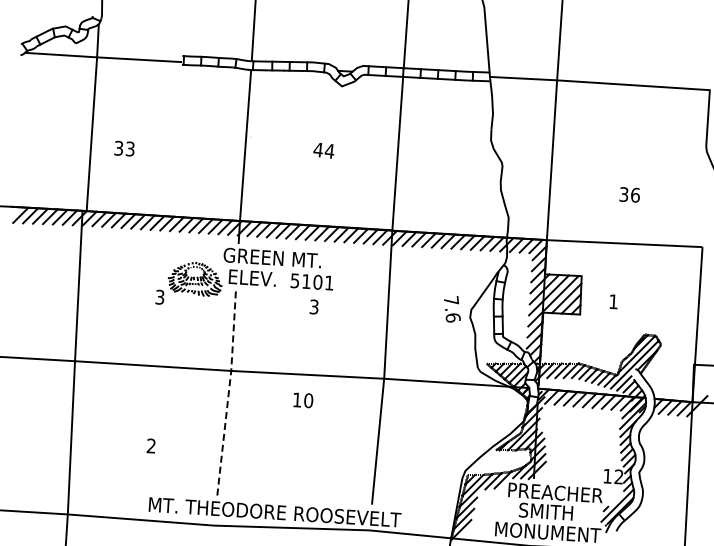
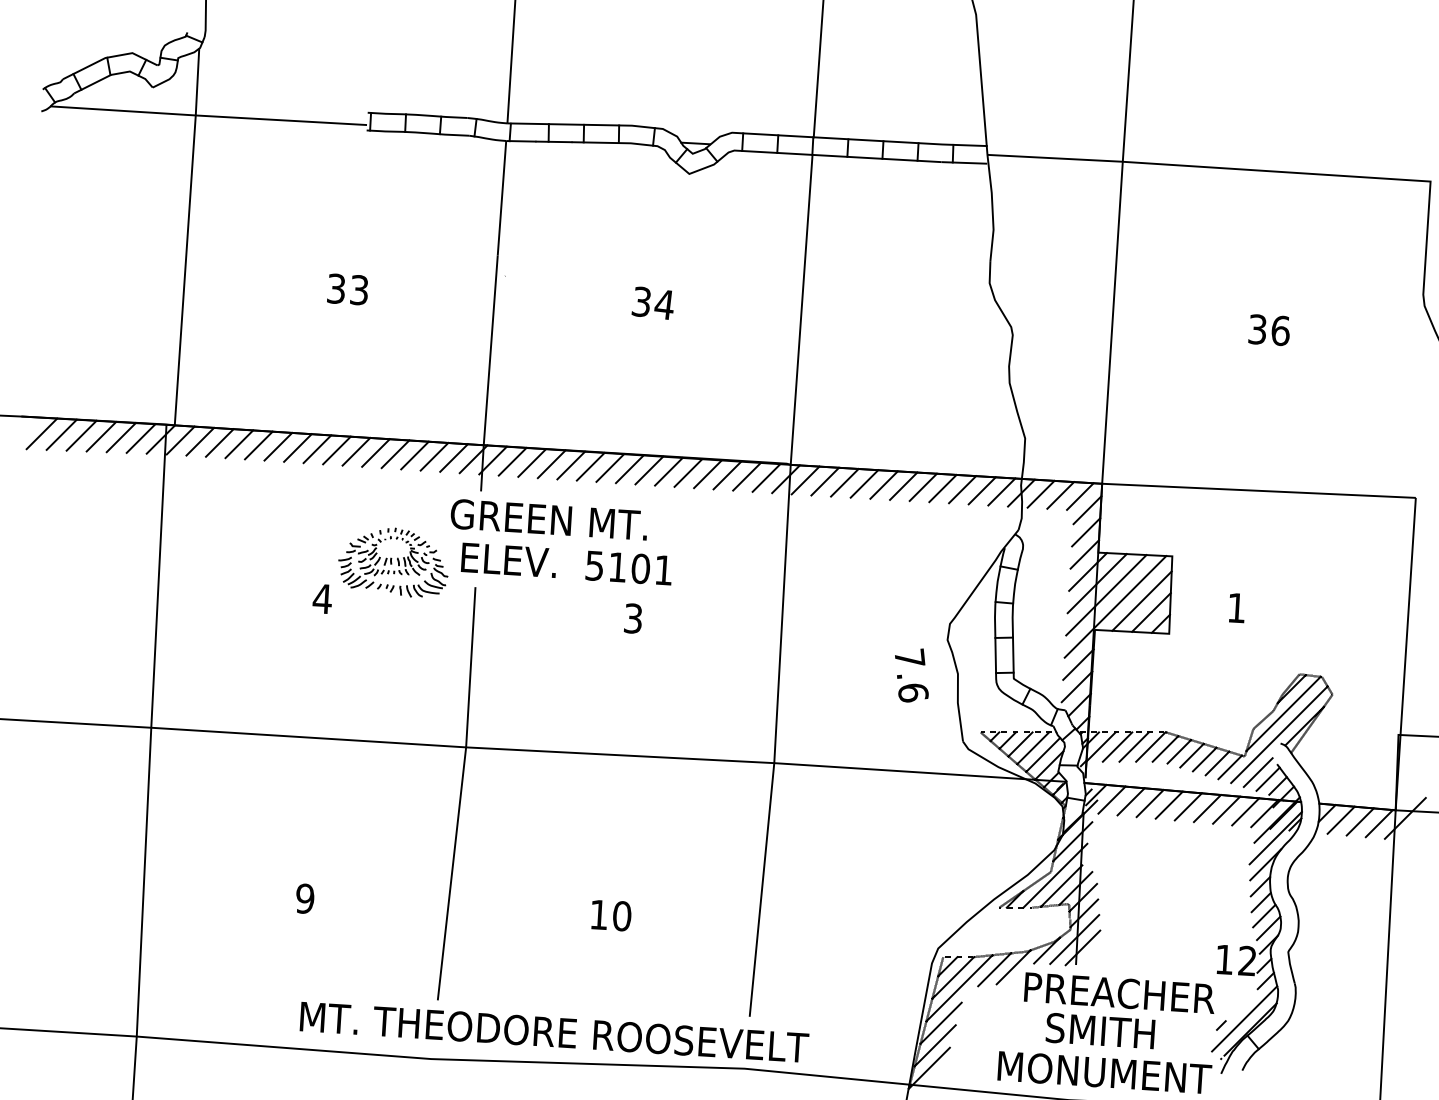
text: (124, 148) -> (347, 289), moved
text: (317, 149) -> (639, 301), 44 -> 34
text: (629, 194) -> (1268, 329), moved
text: (159, 296) -> (321, 597), 3 -> 4
text: (452, 309) -> (911, 675), moved
line: (228, 393) -> (460, 792), dashed -> solid
text: (303, 400) -> (611, 915), moved
text: (150, 445) -> (303, 897), 2 -> 9

